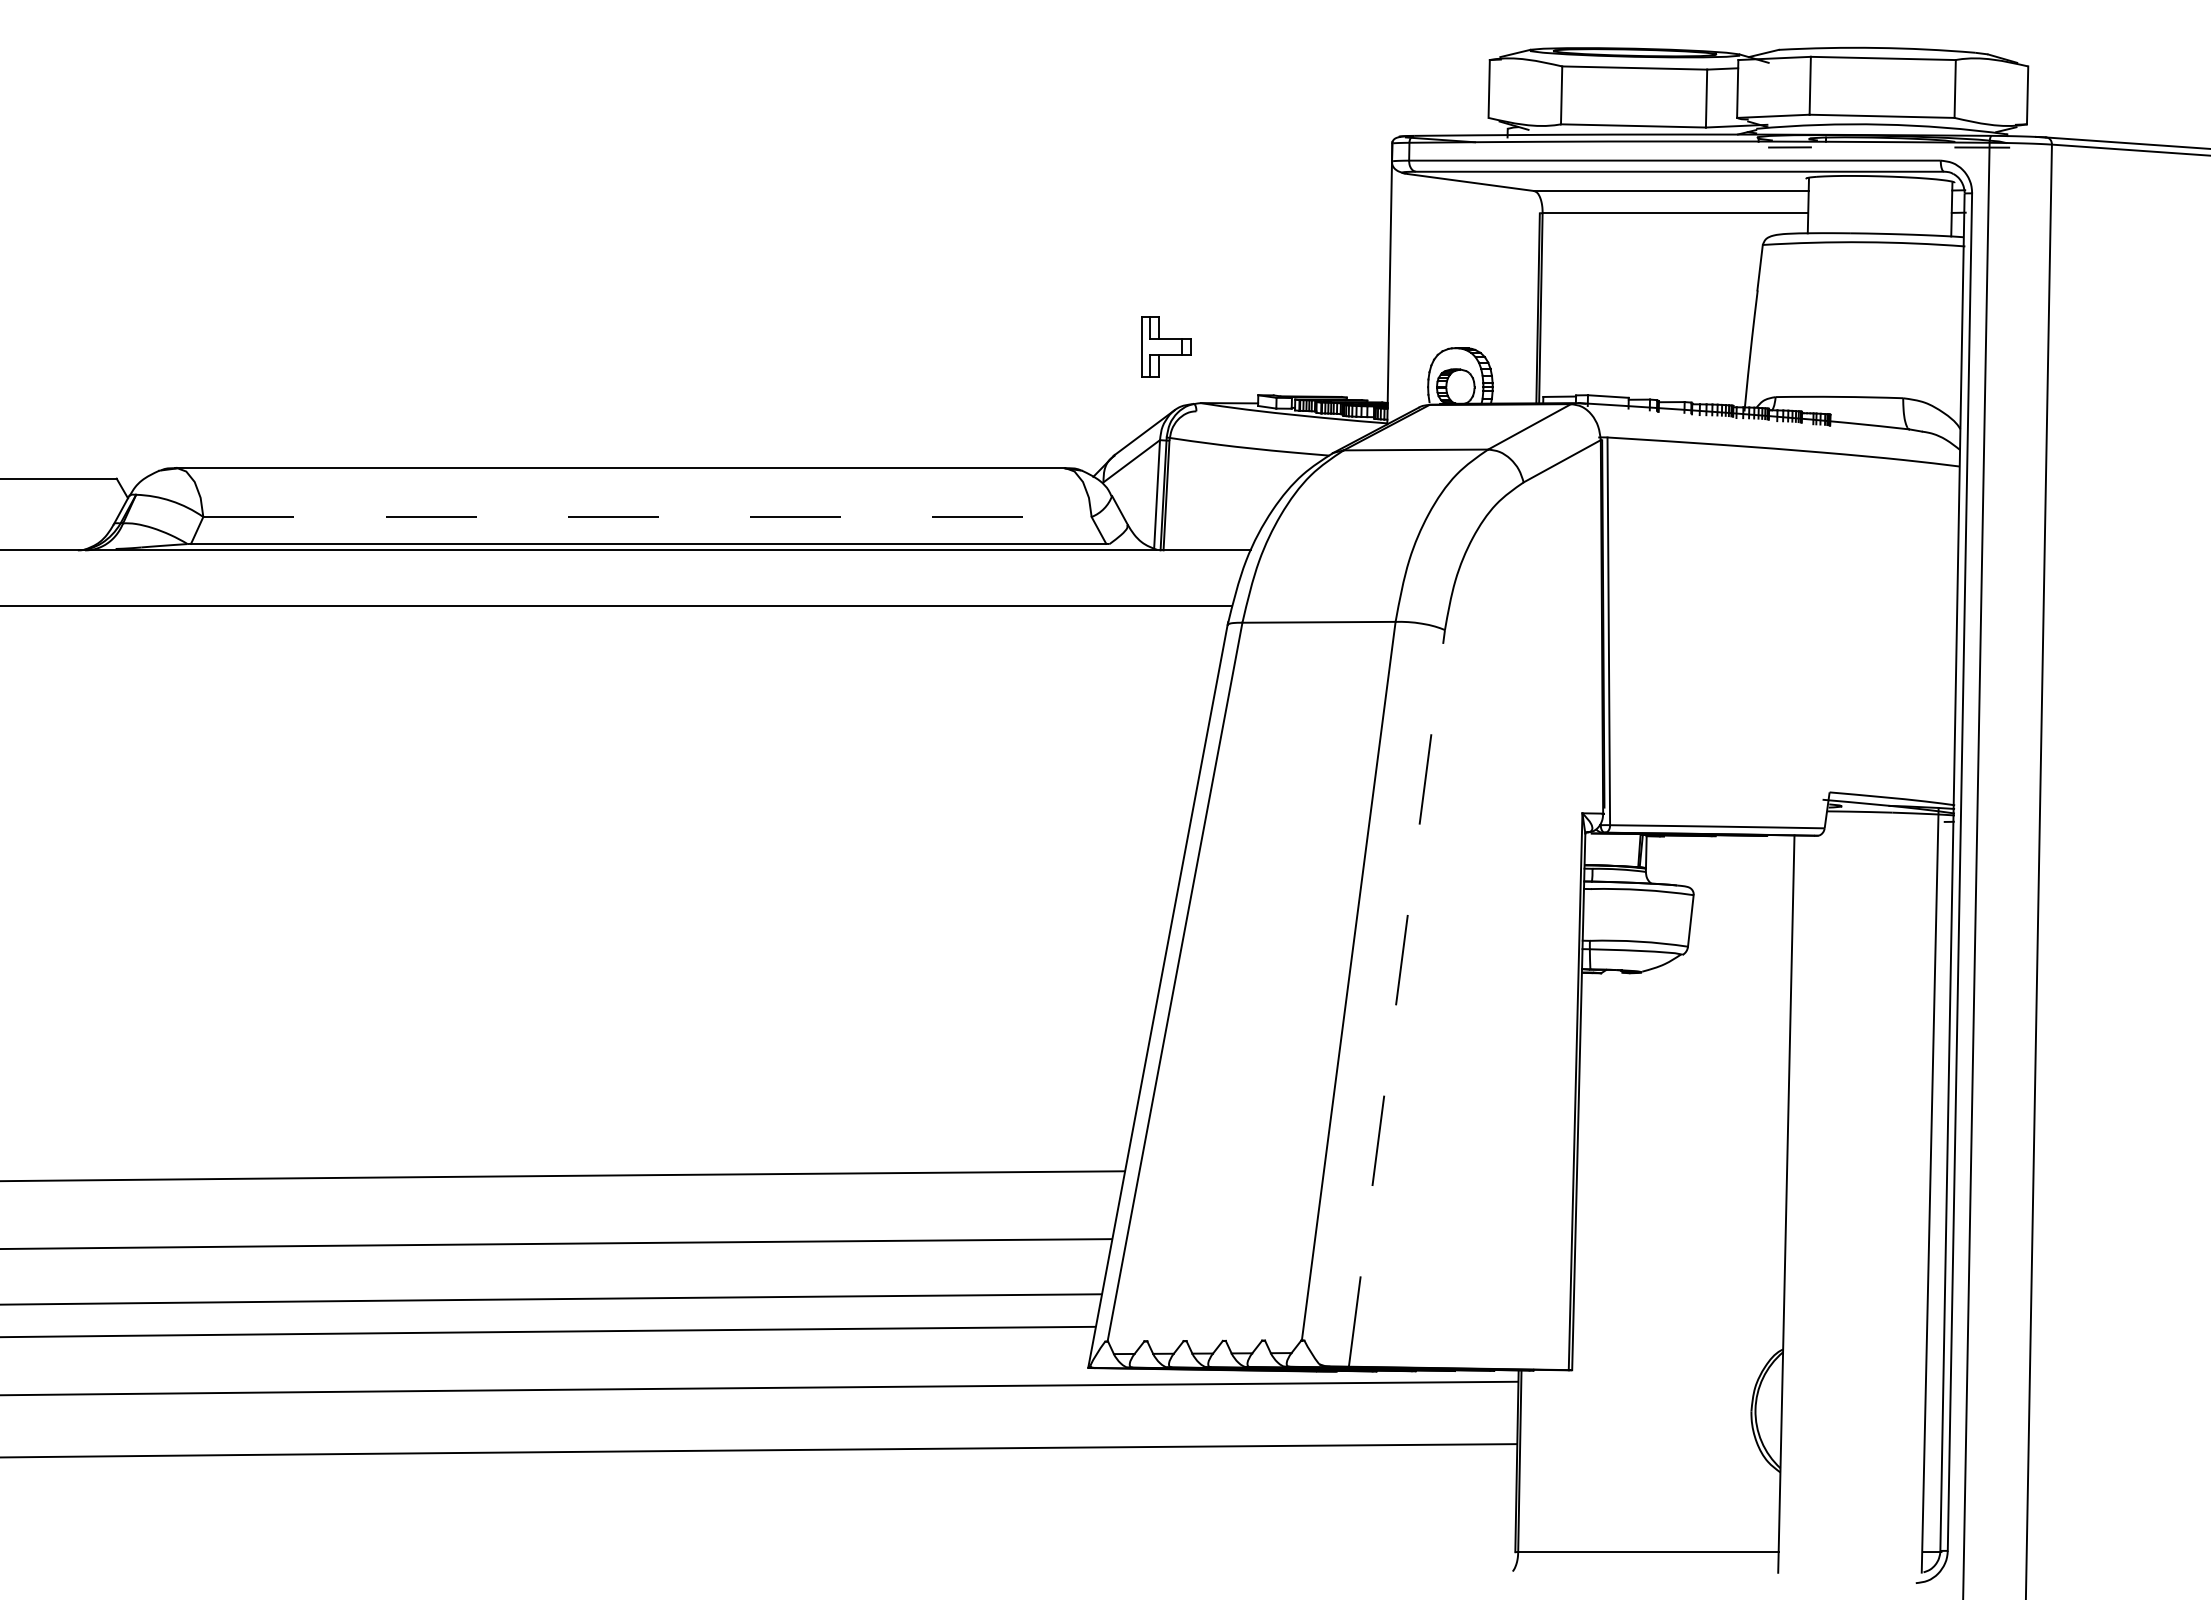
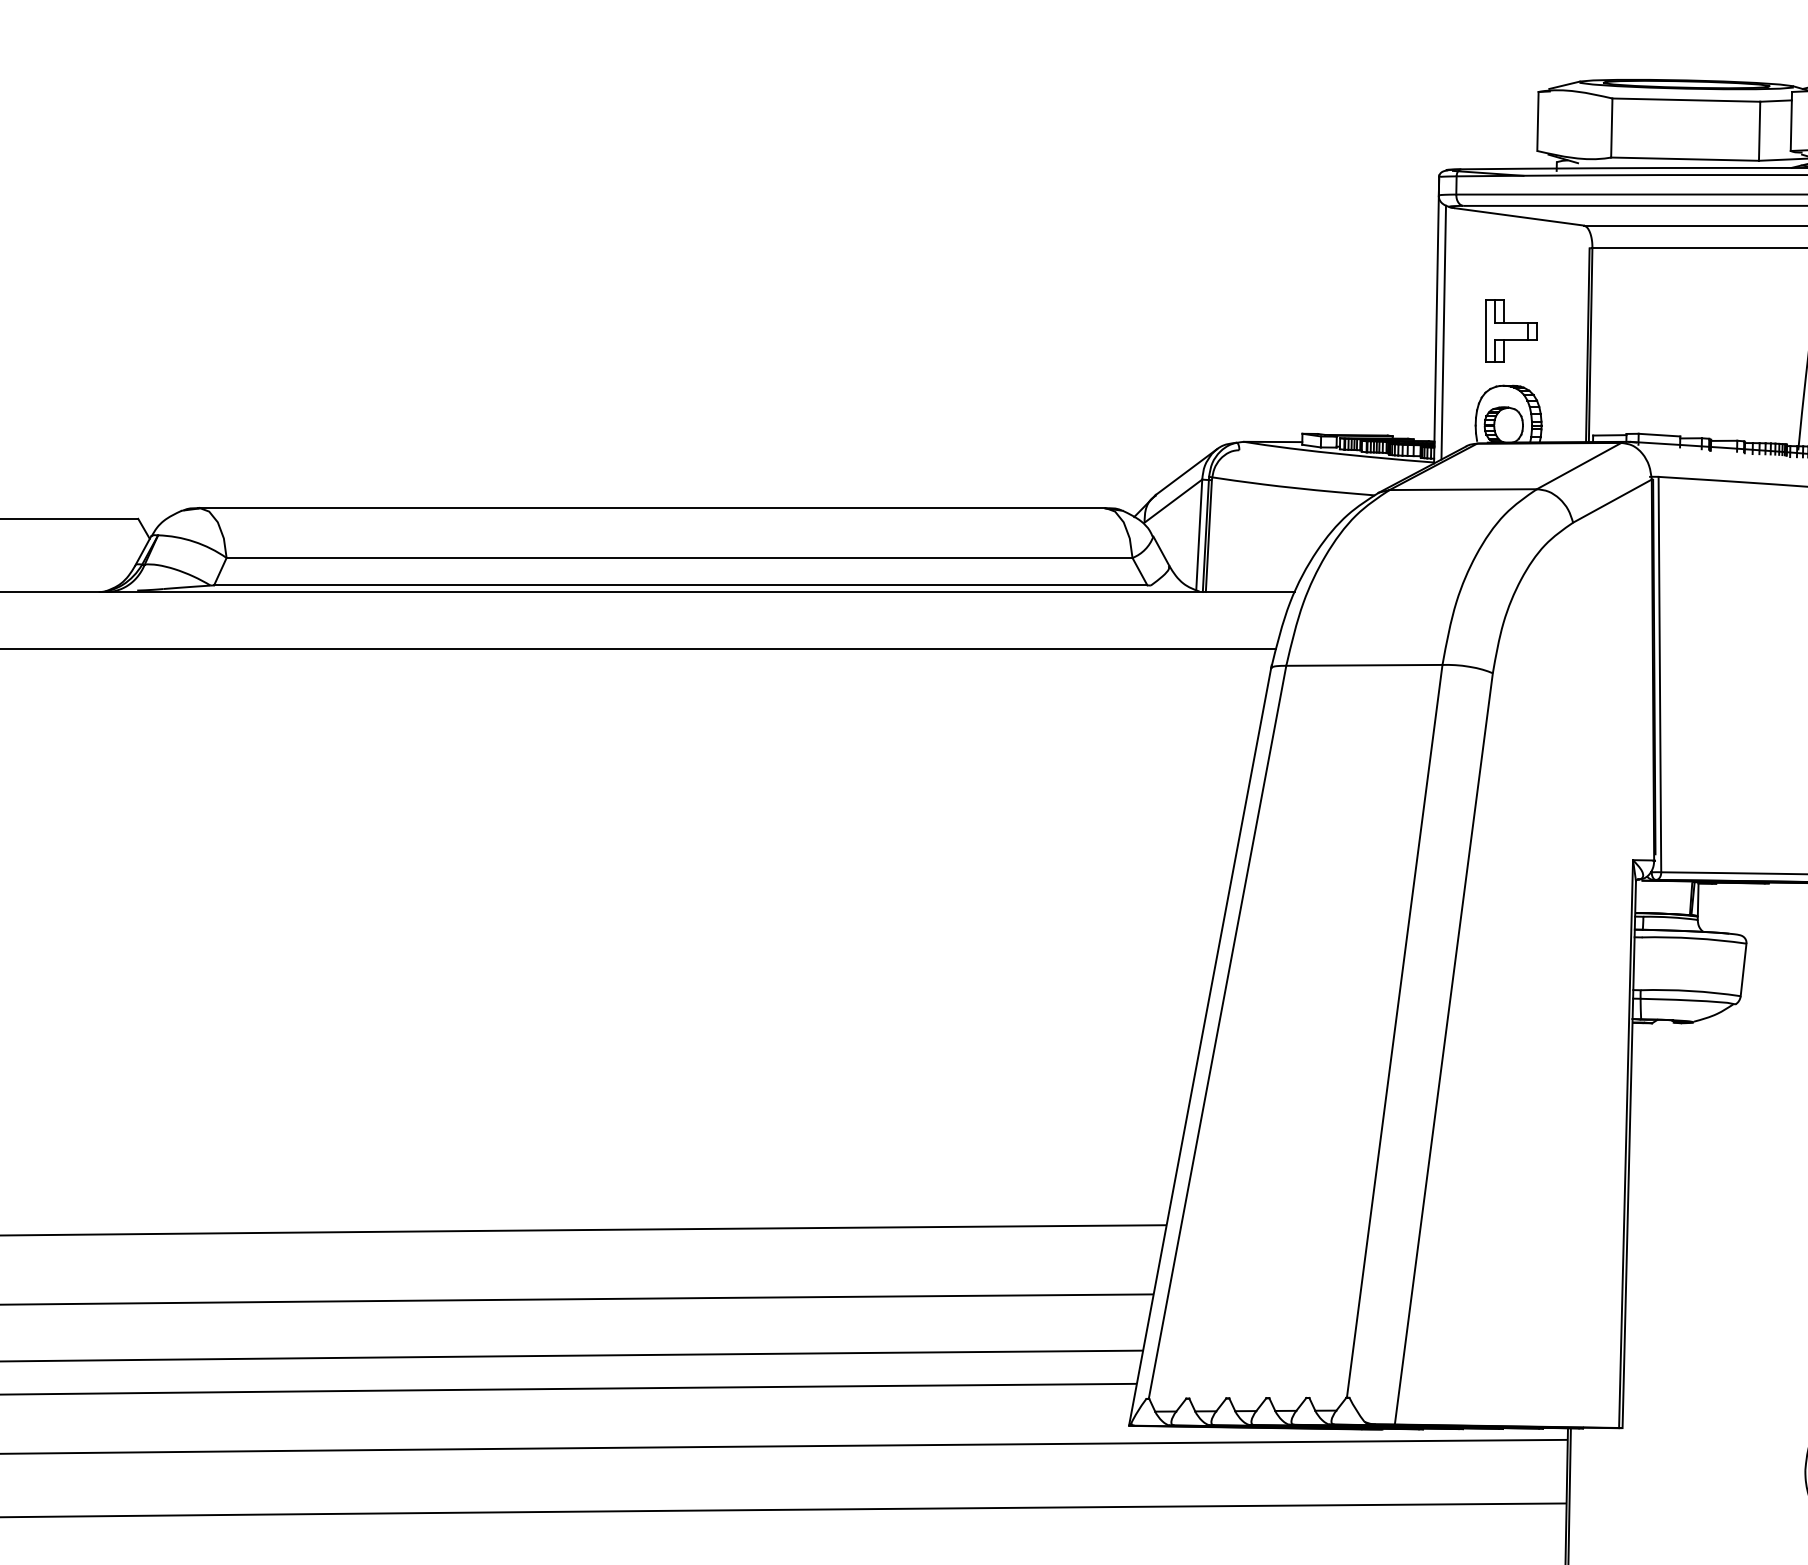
line: (1396, 295) -> (1443, 332), added
part: (1166, 346) -> (1511, 331), moved
line: (647, 517) -> (679, 558), dashed -> solid
line: (1397, 997) -> (1444, 1047), dashed -> solid

